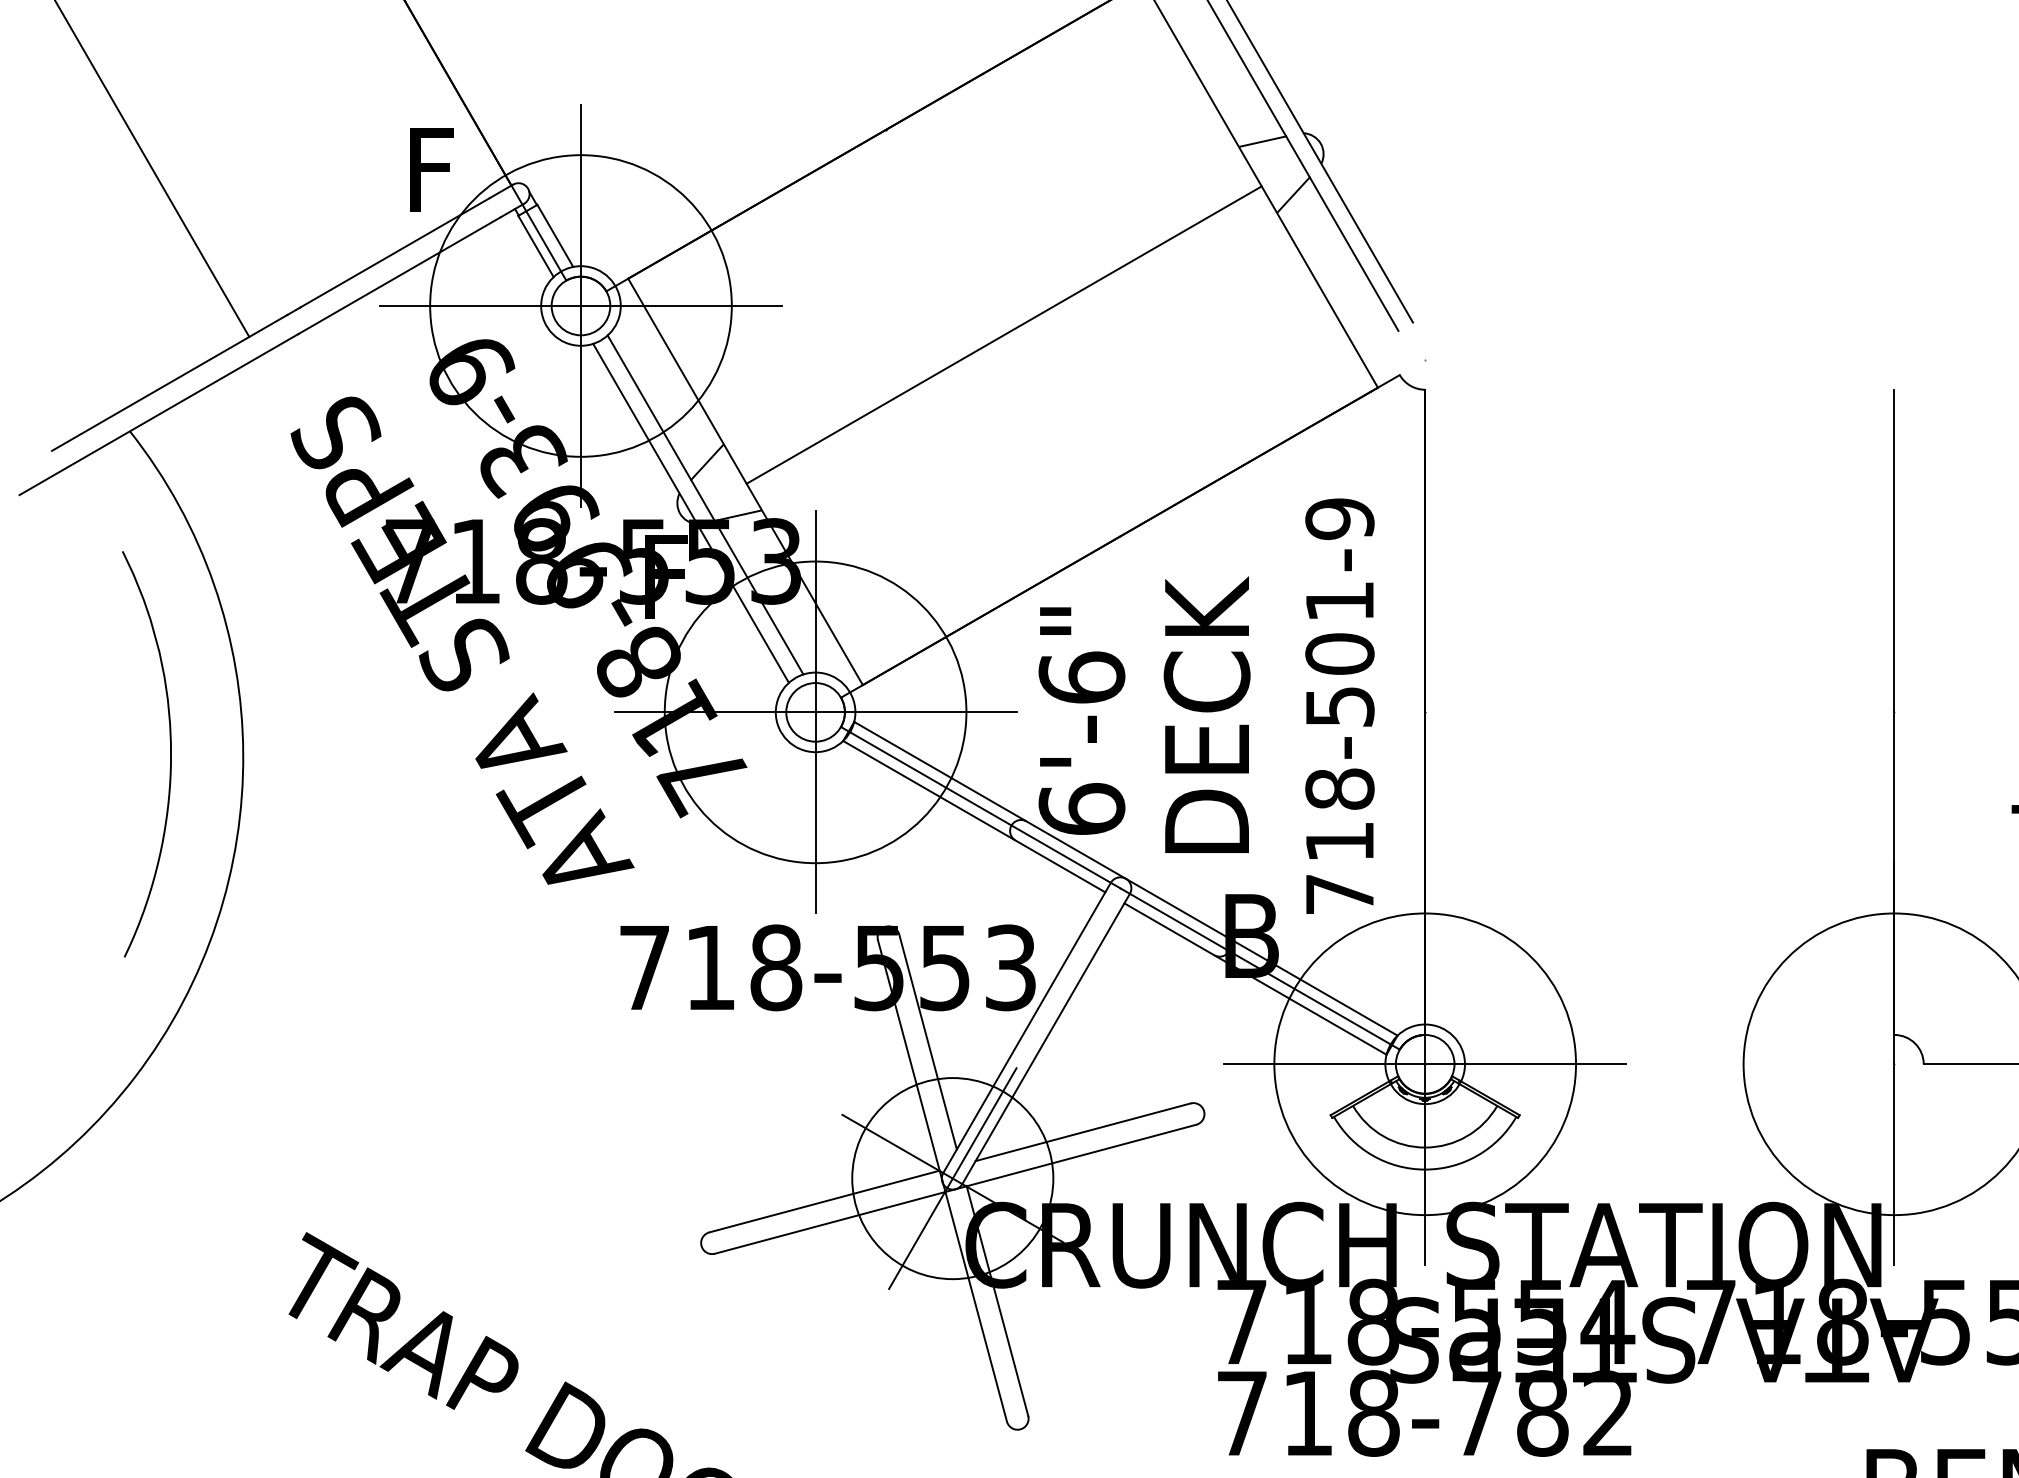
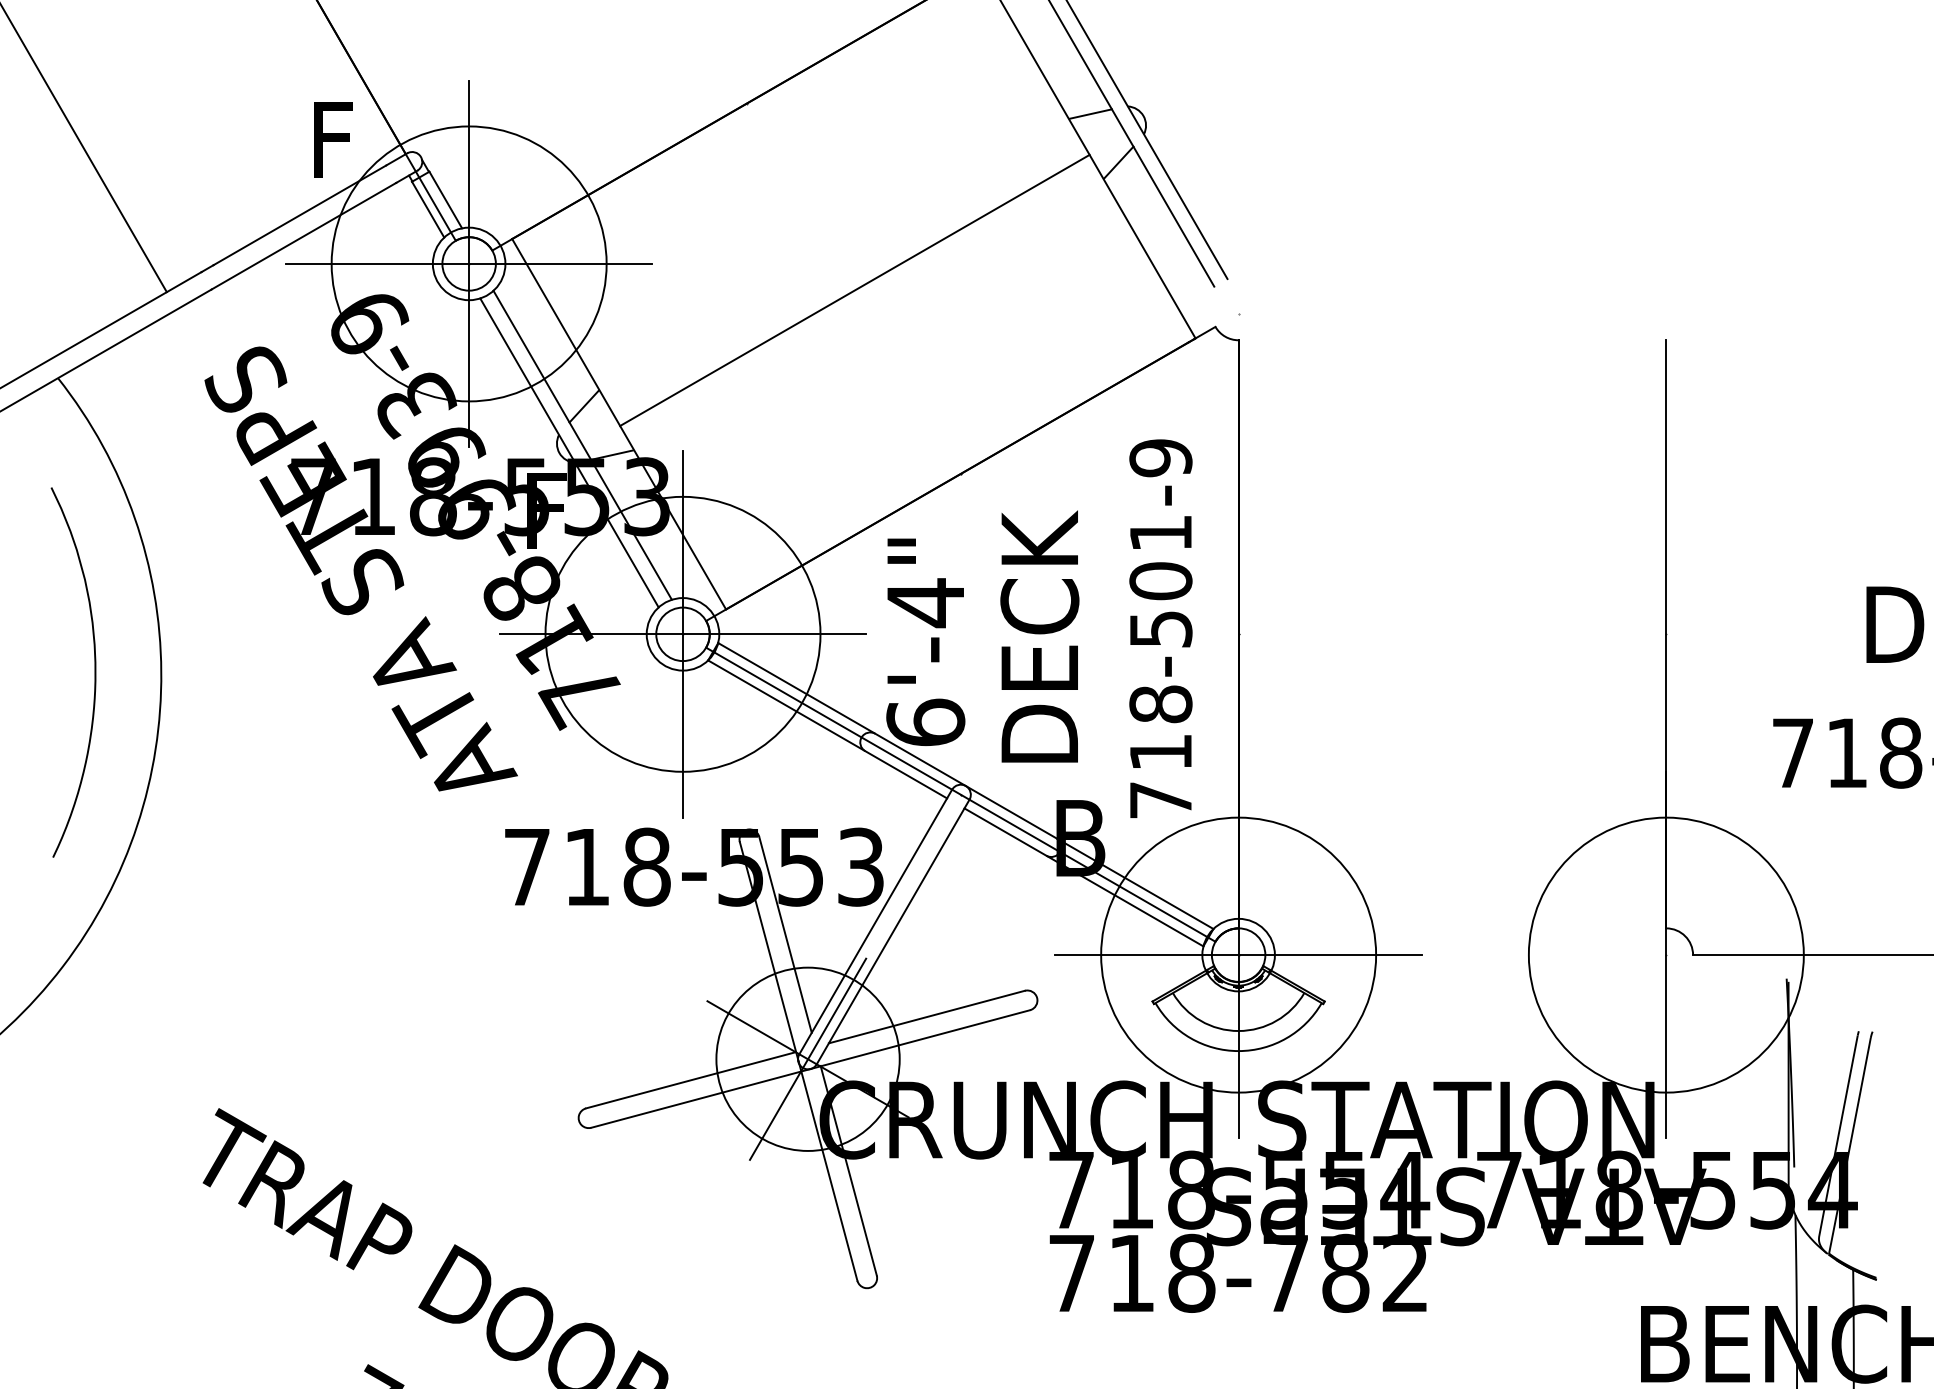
text: (1081, 678) -> (925, 603), 6'-6" -> 6'-4"

